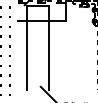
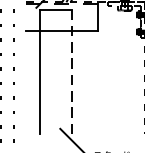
line: (48, 48) -> (71, 72), solid -> dashed

